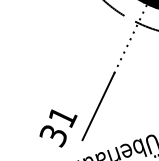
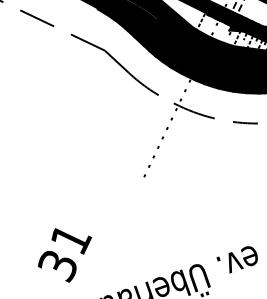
line: (98, 106) -> (121, 224), removed

